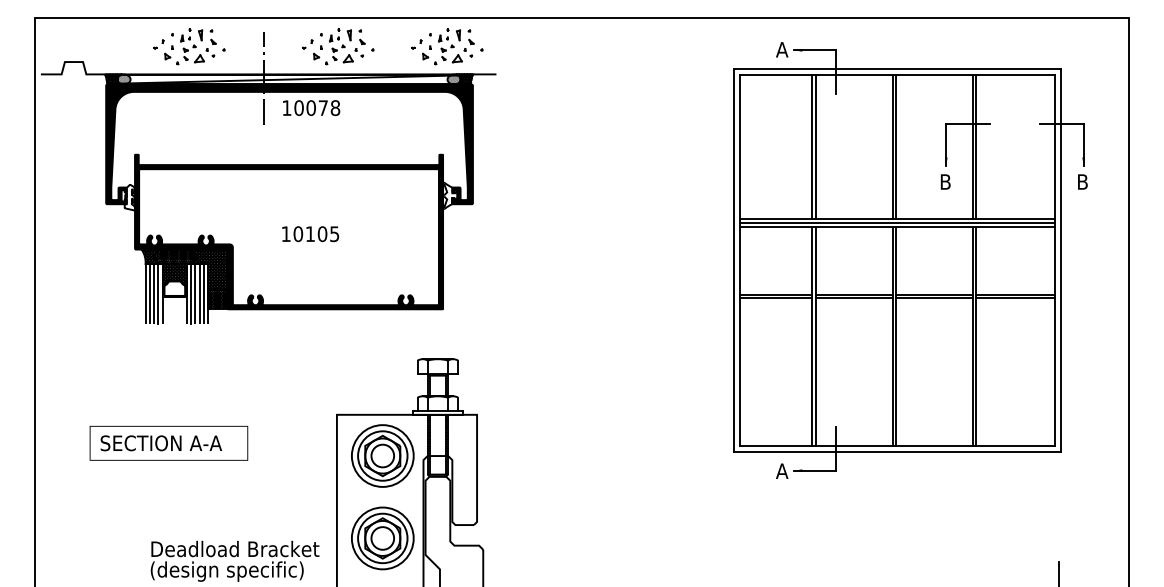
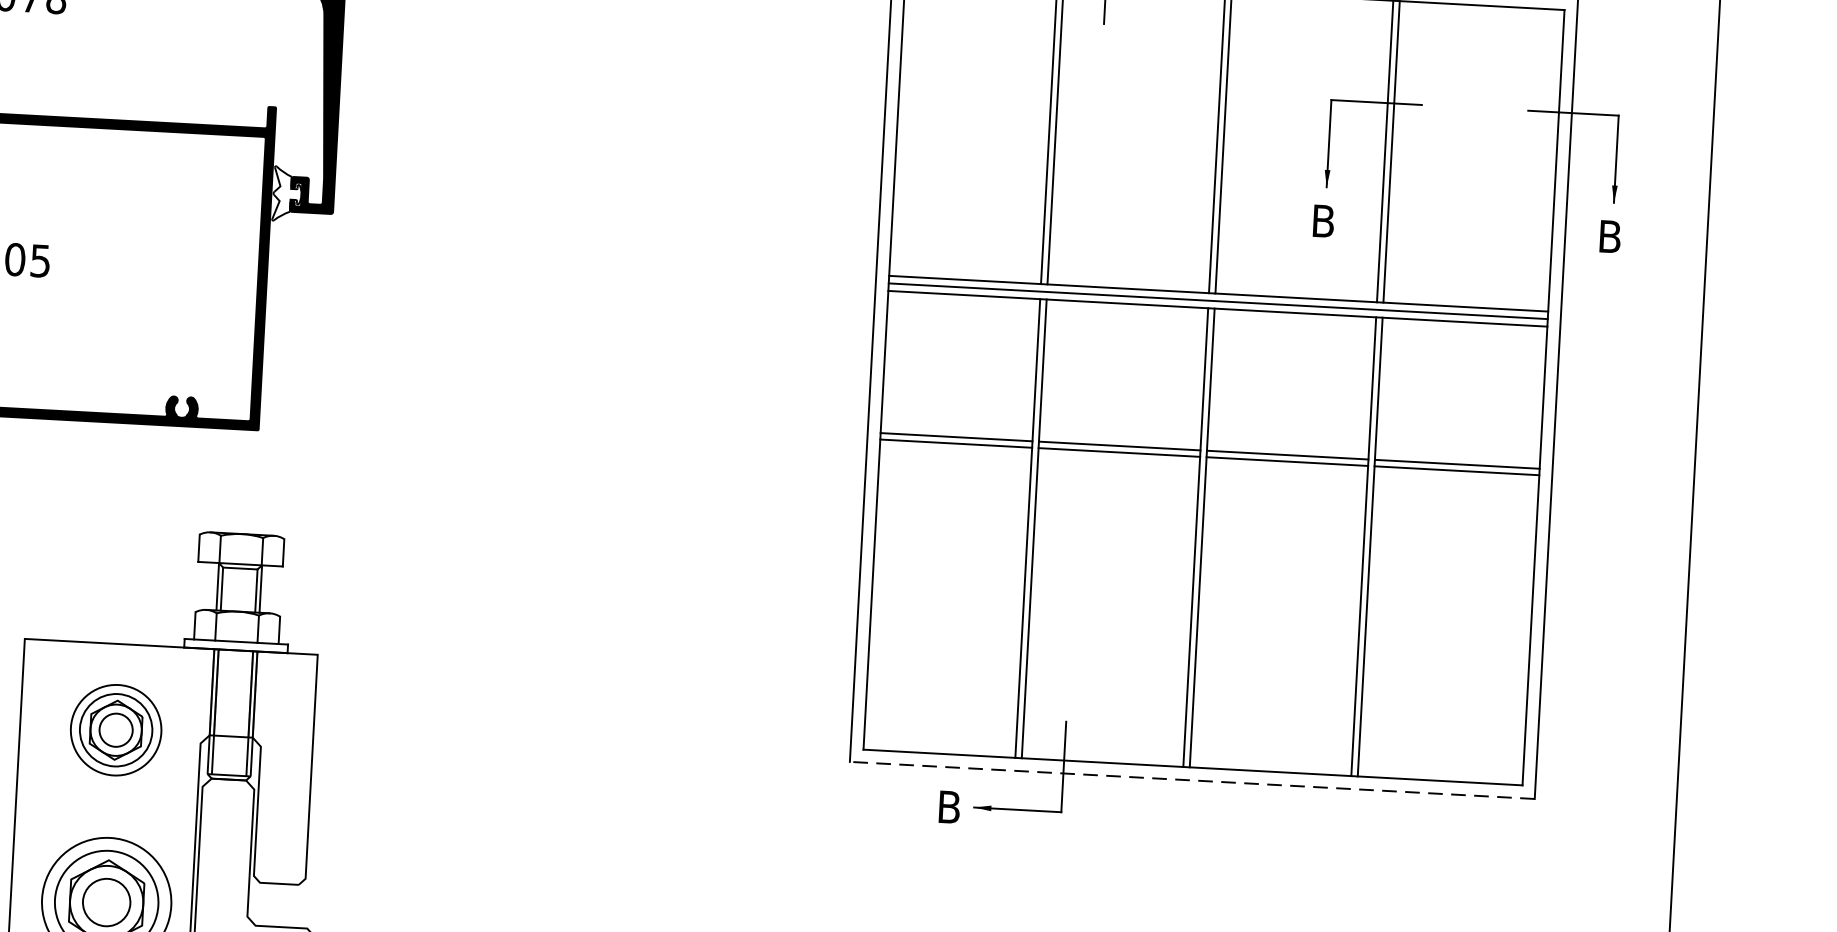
line: (897, 452) -> (1192, 781), solid -> dashed
part: (382, 455) -> (115, 729), size x0.7
text: (782, 470) -> (949, 805), A -> B

